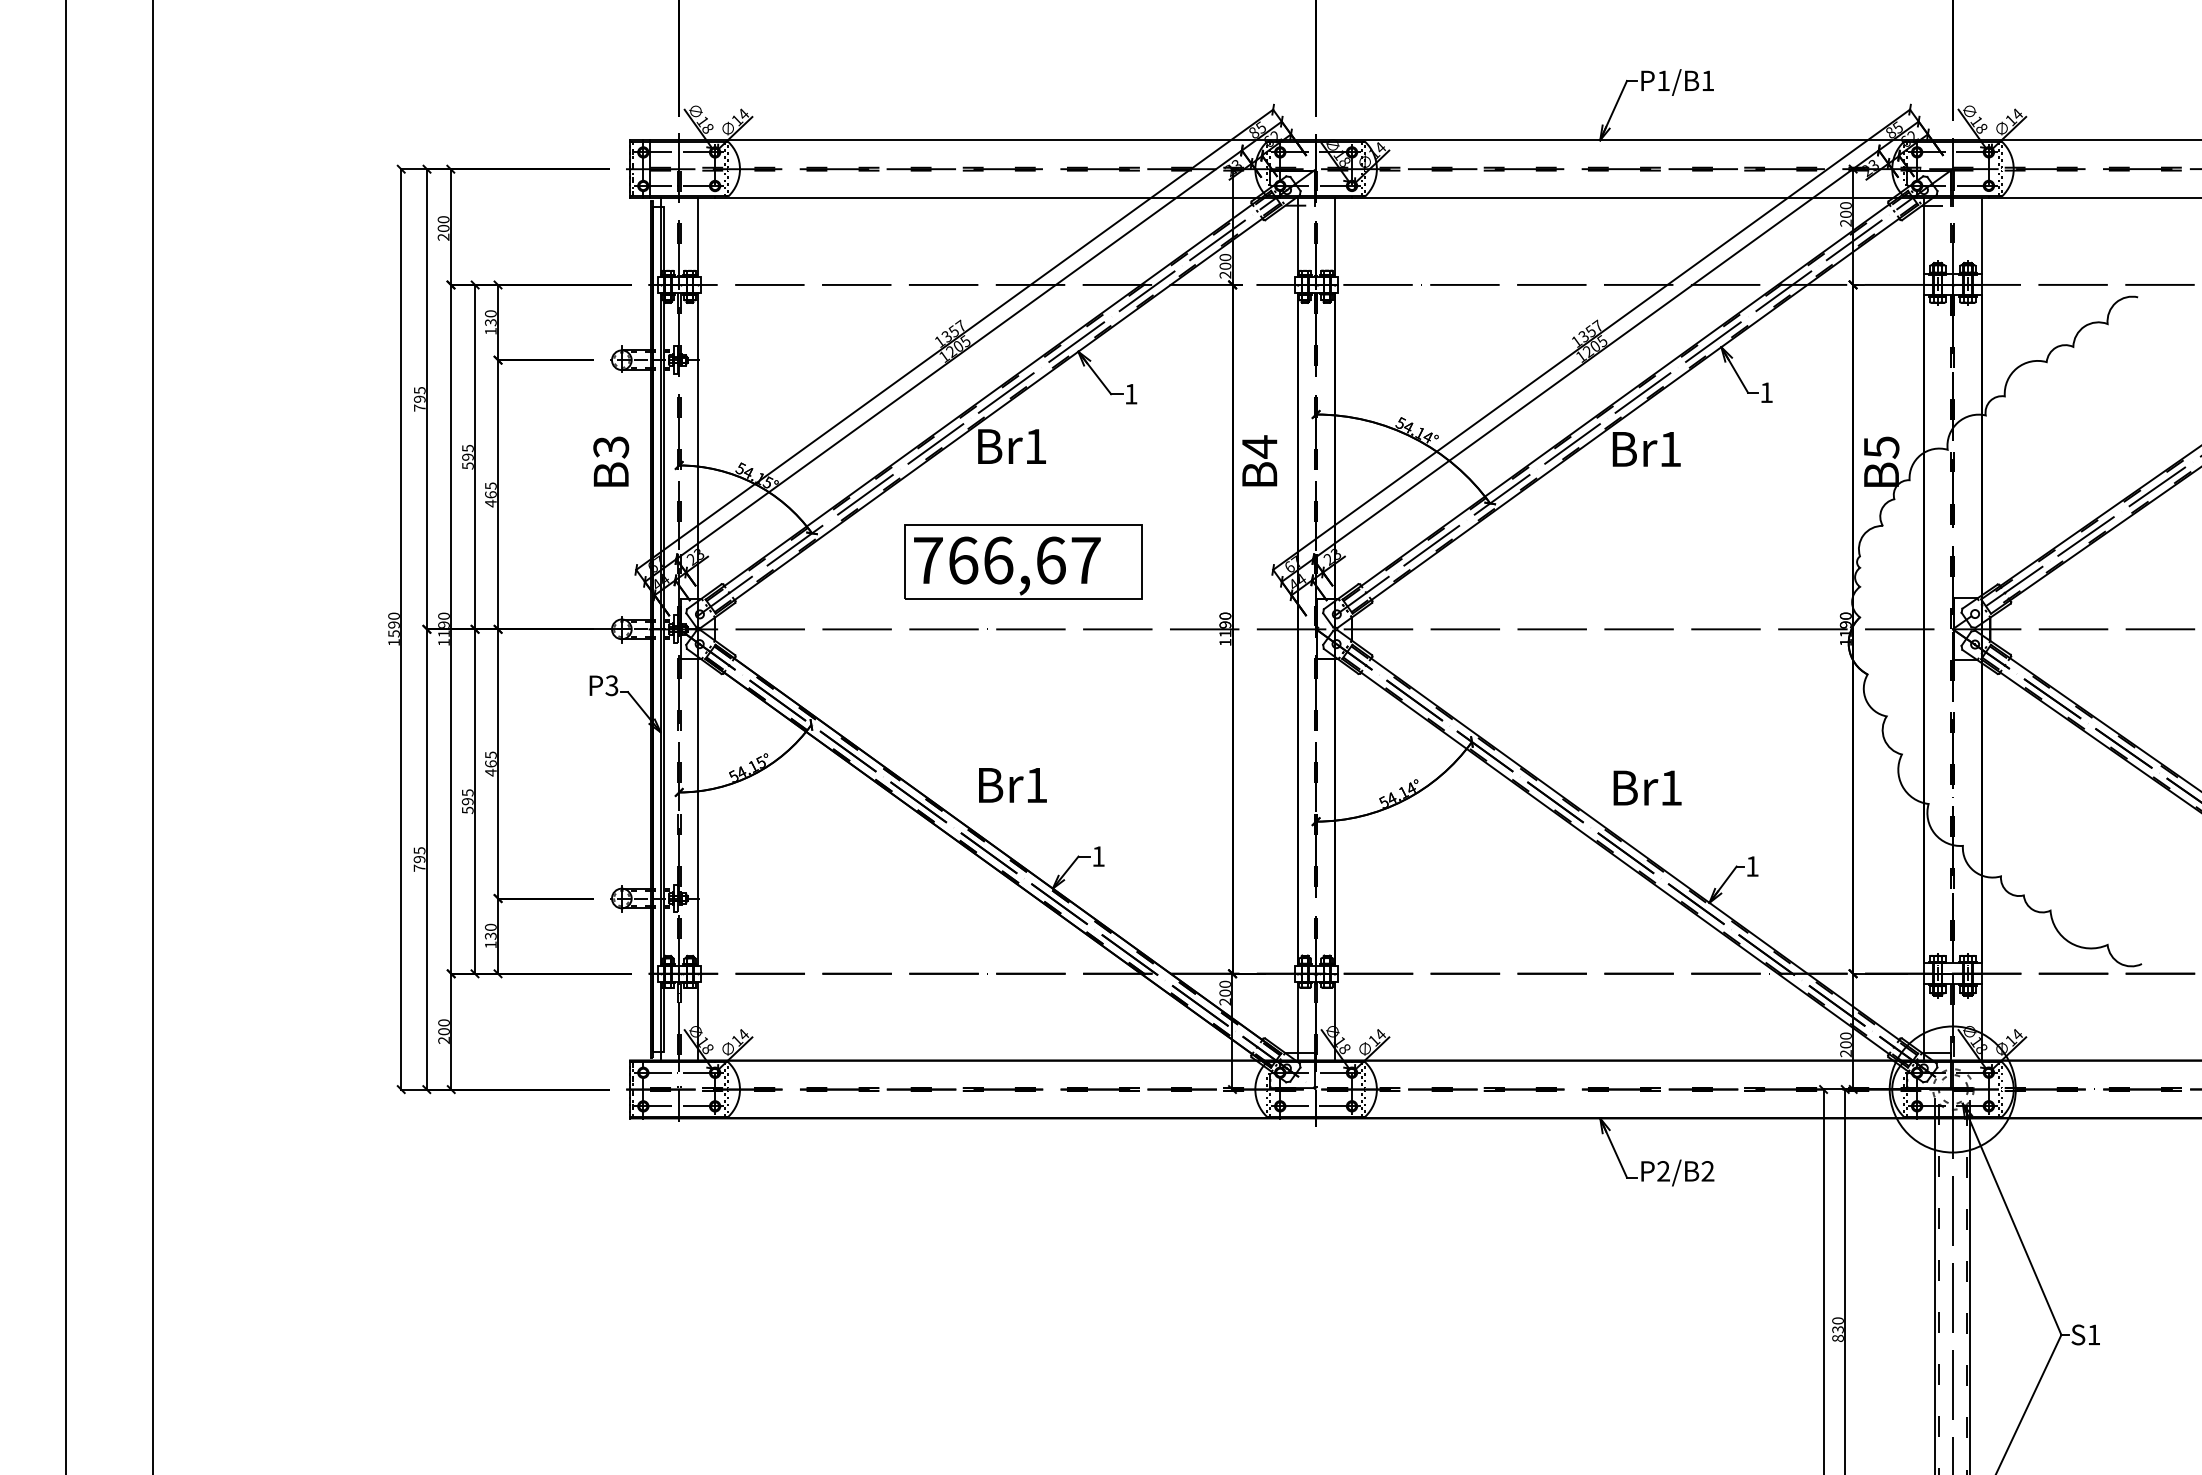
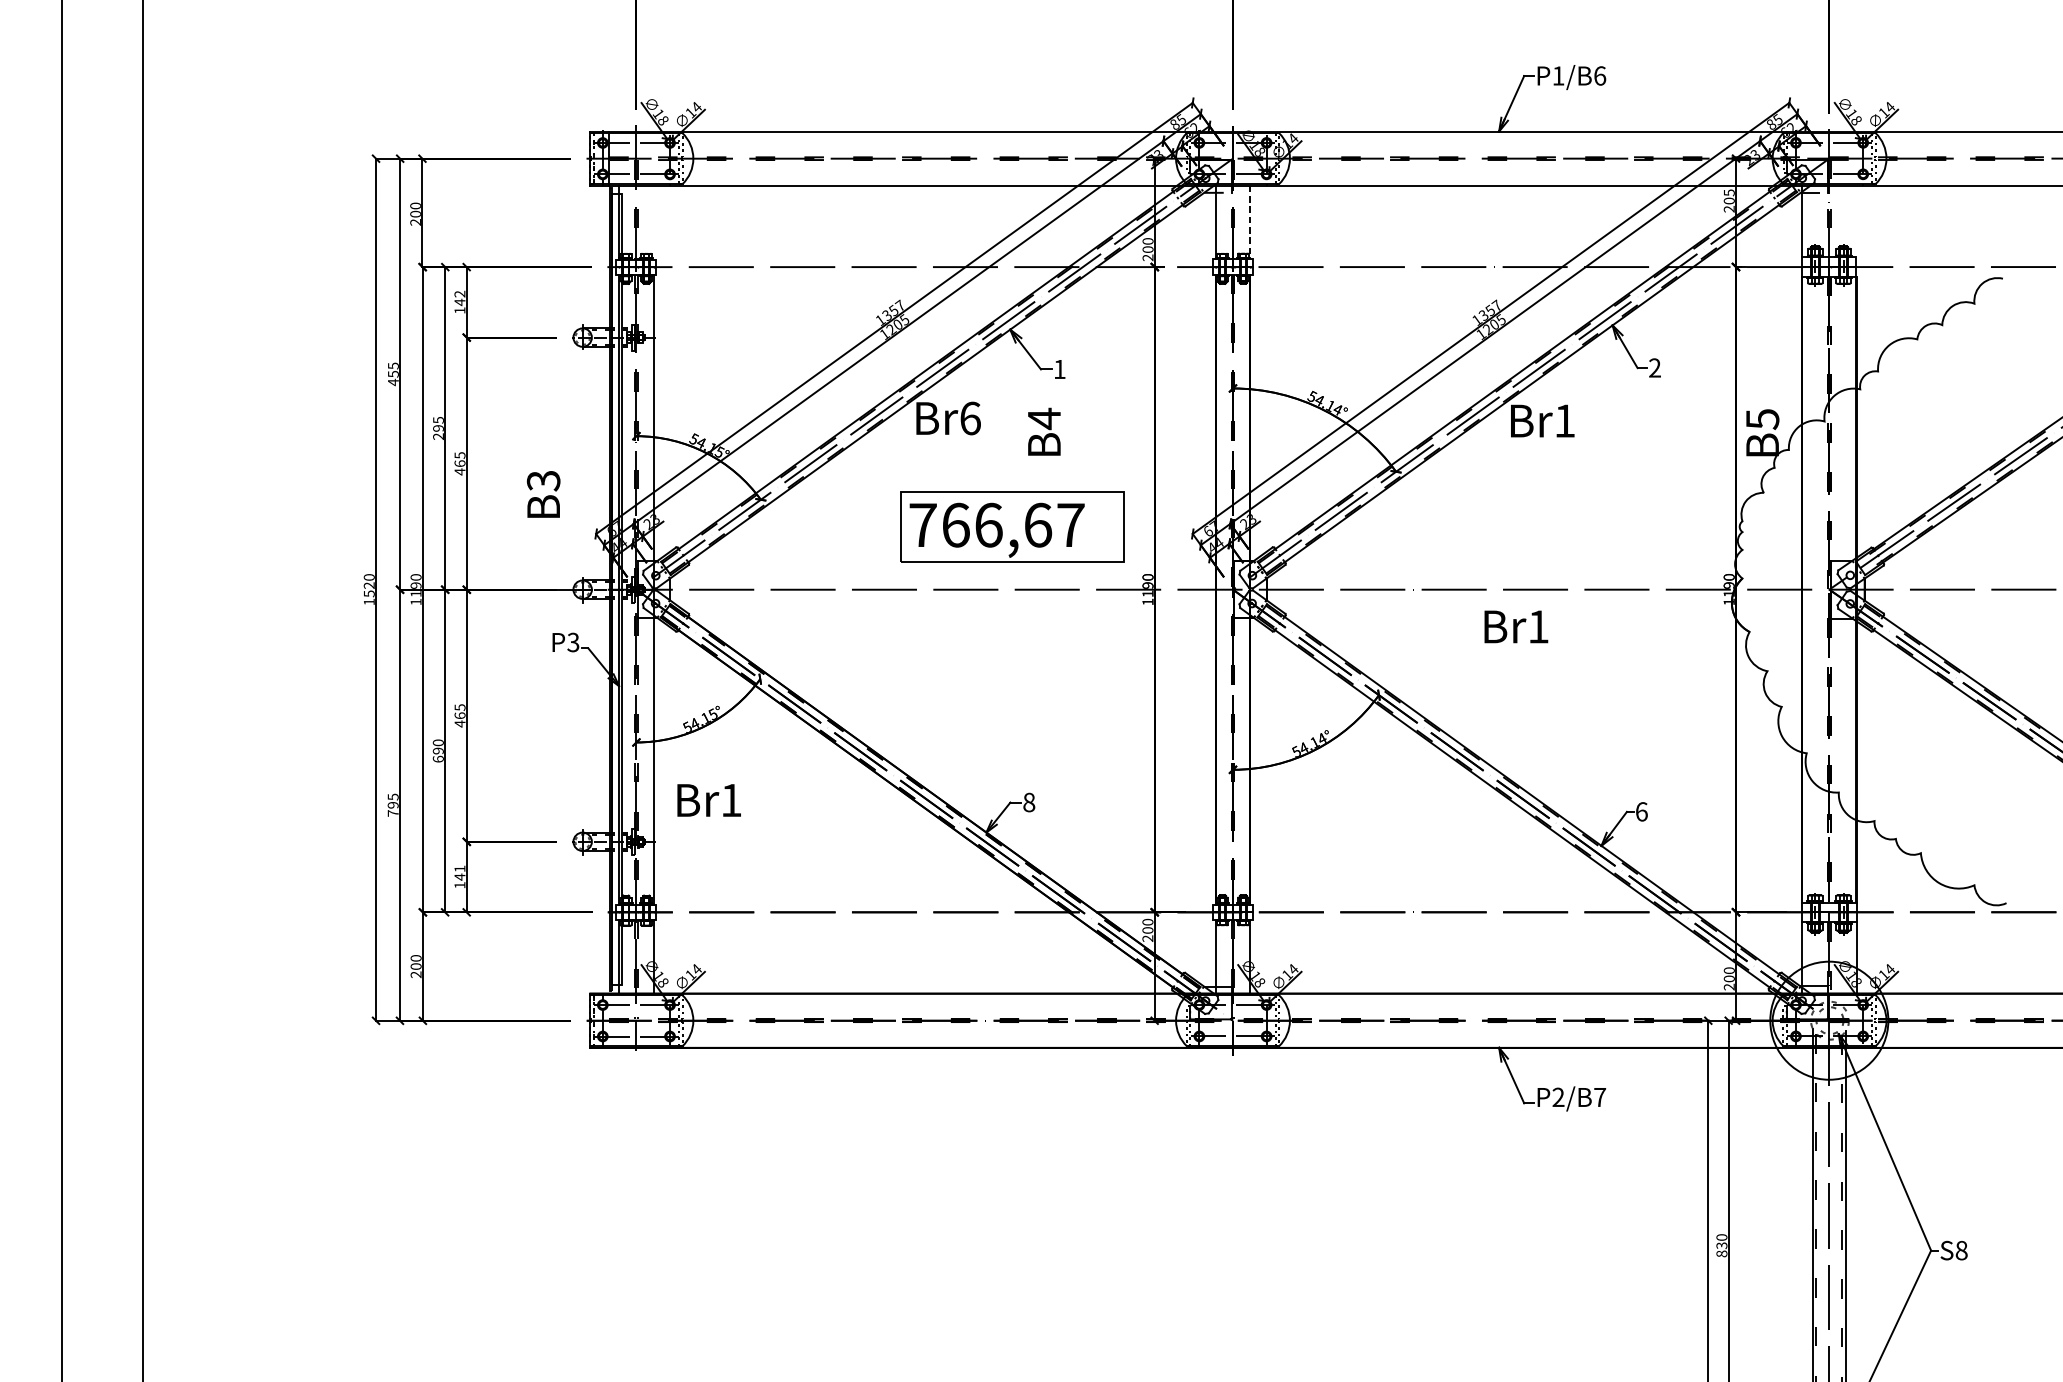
text: (1708, 80) -> (1600, 75), P1/B1 -> P1/B6
text: (1845, 205) -> (1728, 192), 200 -> 205
line: (1981, 236) -> (1856, 221), removed
line: (697, 237) -> (653, 222), removed
line: (1334, 237) -> (1250, 222), solid -> dashed
text: (490, 318) -> (459, 298), 130 -> 142
text: (1766, 392) -> (1654, 367), 1 -> 2
text: (419, 403) -> (393, 378), 795 -> 455
text: (1036, 446) -> (971, 418), Br1 -> Br6
text: (1259, 460) -> (1044, 431), moved
text: (611, 461) -> (543, 494), moved
text: (467, 465) -> (438, 436), 595 -> 295
part: (1023, 561) -> (1012, 526), moved
text: (394, 624) -> (369, 585), 1590 -> 1520
text: (1012, 785) -> (708, 800), moved
text: (1647, 787) -> (1516, 626), moved
text: (467, 801) -> (438, 750), 595 -> 690
text: (1098, 856) -> (1029, 802), 1 -> 8
text: (1752, 866) -> (1641, 811), 1 -> 6
text: (490, 931) -> (459, 872), 130 -> 141
text: (1707, 1171) -> (1599, 1097), P2/B2 -> P2/B7
text: (2093, 1334) -> (1961, 1250), S1 -> S8

